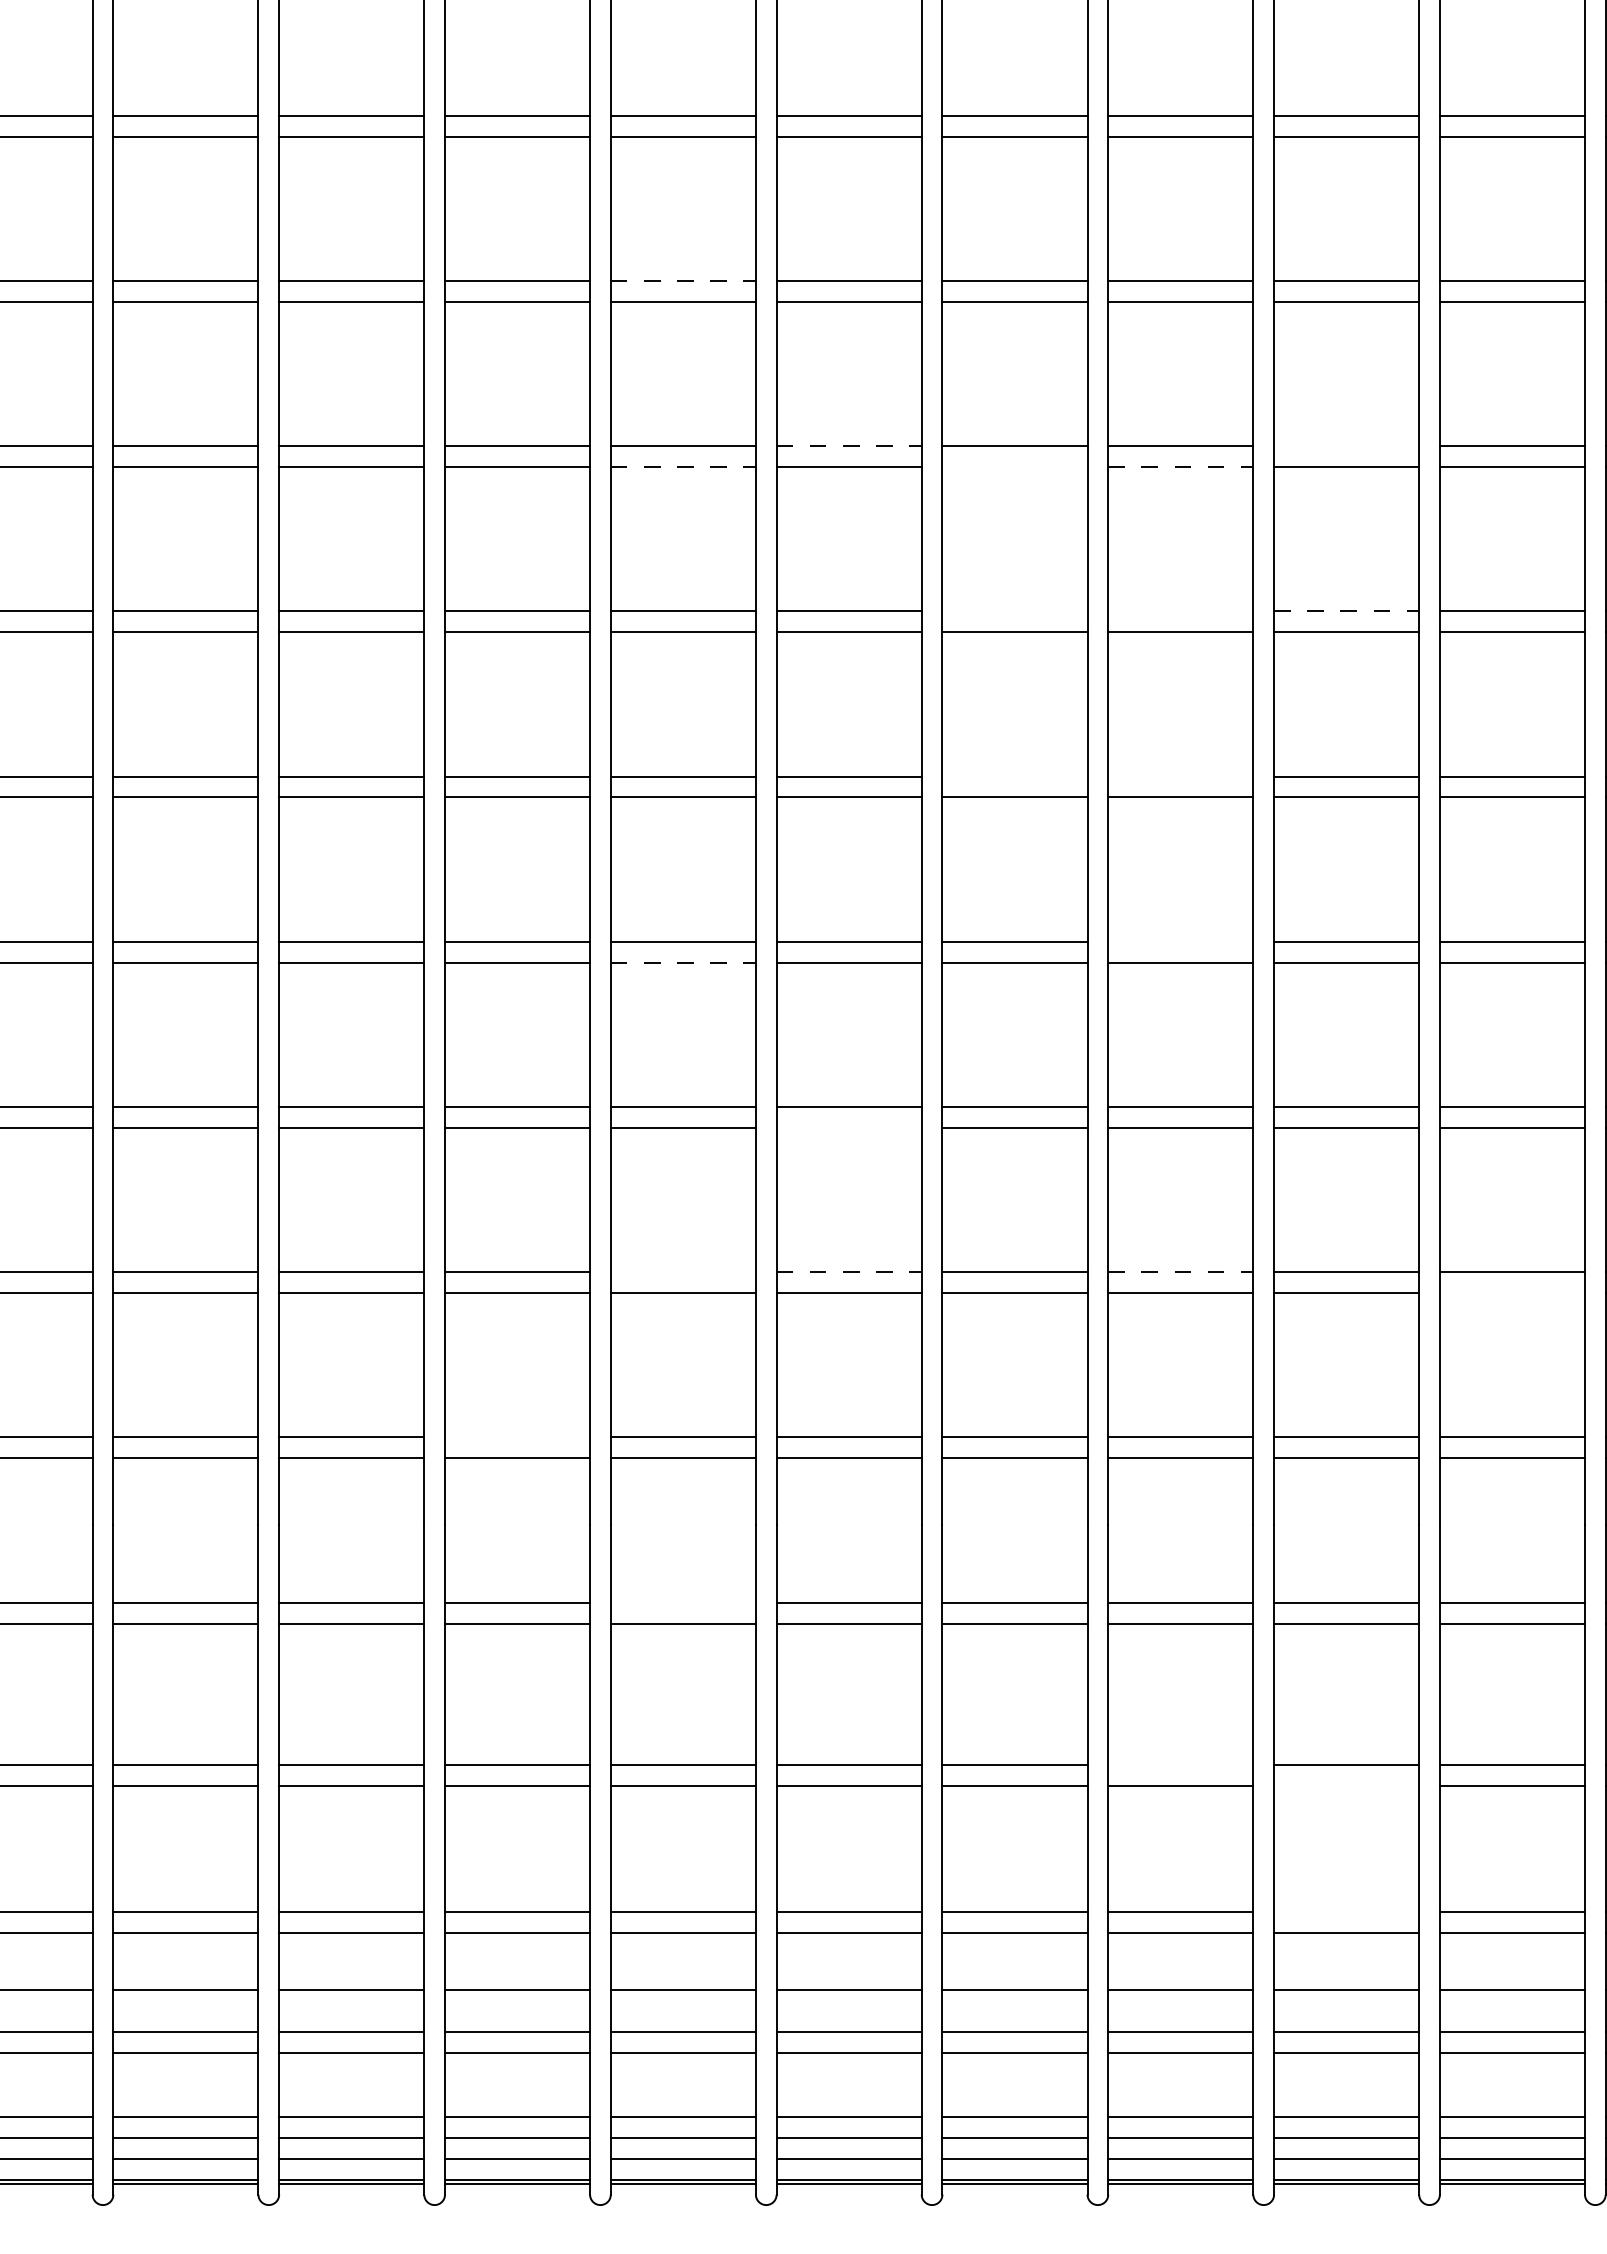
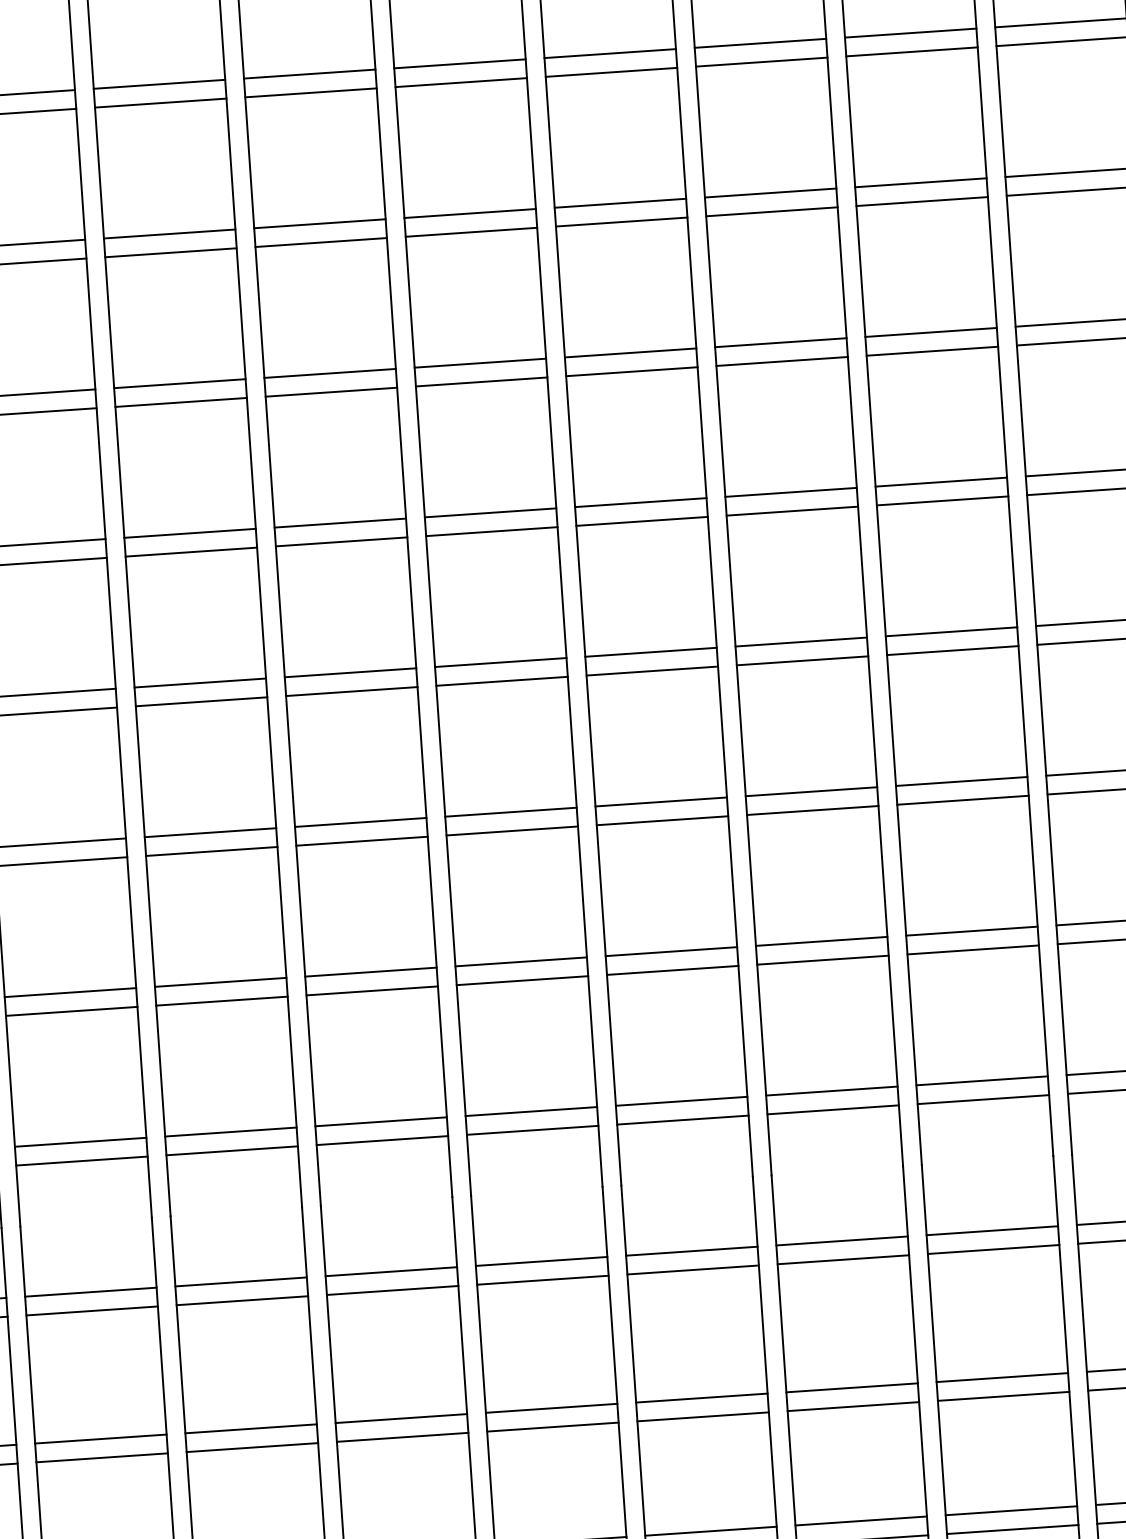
line: (683, 281) -> (159, 84), dashed -> solid
line: (849, 446) -> (320, 223), dashed -> solid
line: (1346, 446) -> (770, 193), added
line: (683, 467) -> (171, 253), dashed -> solid
line: (1014, 467) -> (471, 232), added
line: (1180, 467) -> (621, 222), dashed -> solid
line: (1014, 611) -> (479, 363), added
line: (1180, 611) -> (630, 353), added
line: (1346, 611) -> (780, 342), dashed -> solid
line: (1014, 776) -> (490, 512), added
line: (1180, 776) -> (640, 502), added
line: (1180, 941) -> (650, 652), added
line: (683, 962) -> (201, 701), dashed -> solid
line: (848, 1127) -> (361, 841), added
line: (682, 1272) -> (219, 982), added
line: (849, 1272) -> (371, 972), dashed -> solid
line: (1180, 1272) -> (671, 951), dashed -> solid
line: (1511, 1292) -> (972, 949), added
line: (517, 1437) -> (80, 1142), added
line: (682, 1602) -> (240, 1281), added
line: (1180, 1764) -> (701, 1397), added
line: (1346, 1785) -> (853, 1406), added
line: (1346, 1911) -> (861, 1520), added

